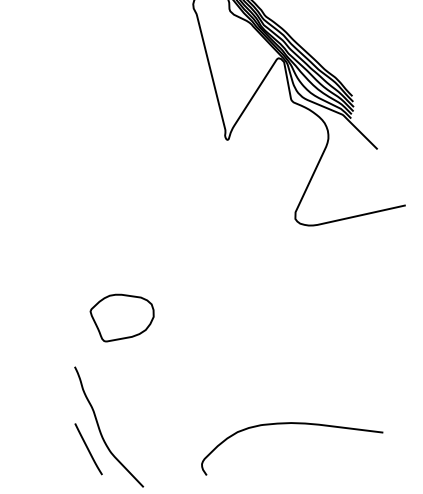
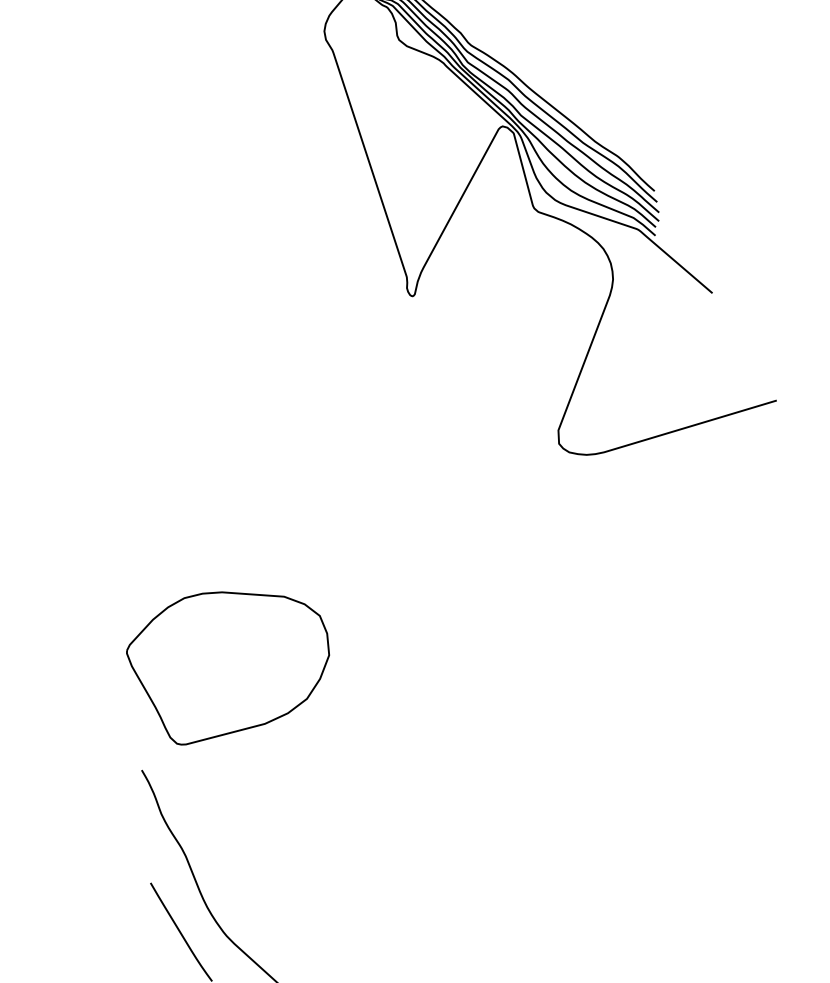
part: (121, 317) -> (227, 665), size x1.6
curve: (295, 424) -> (589, 852), removed

